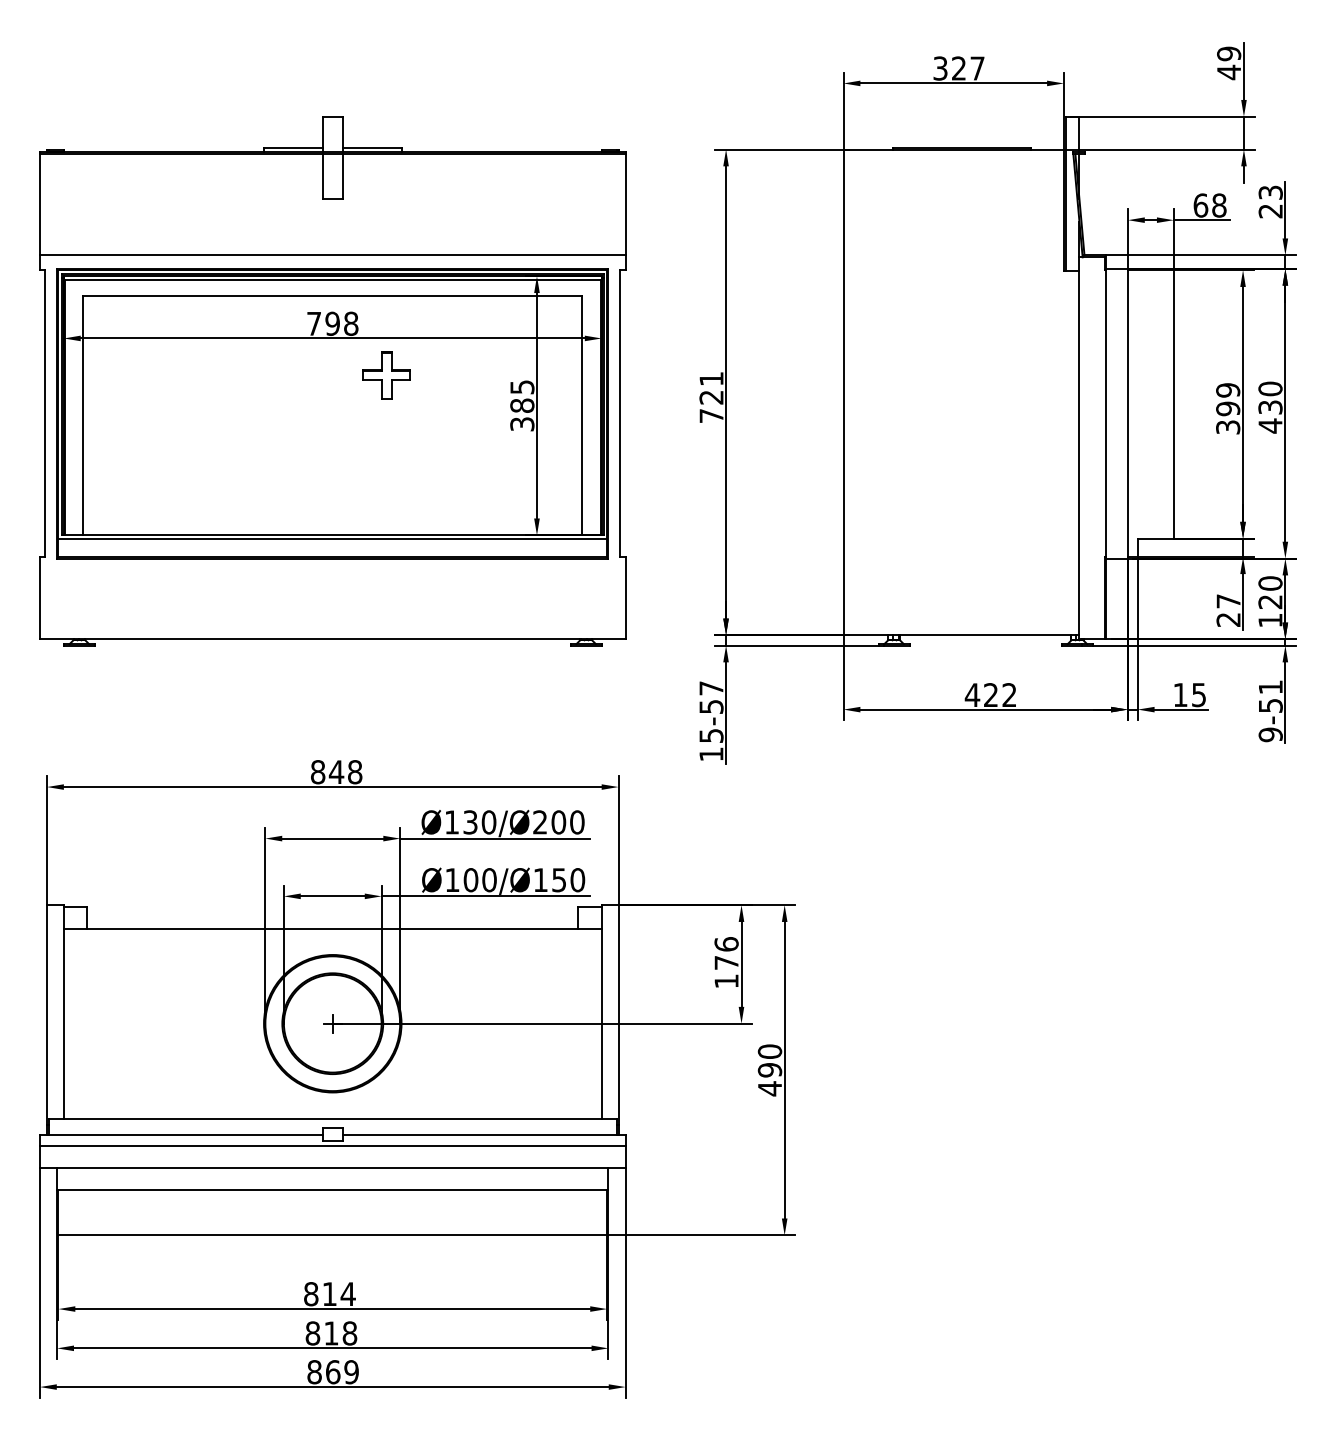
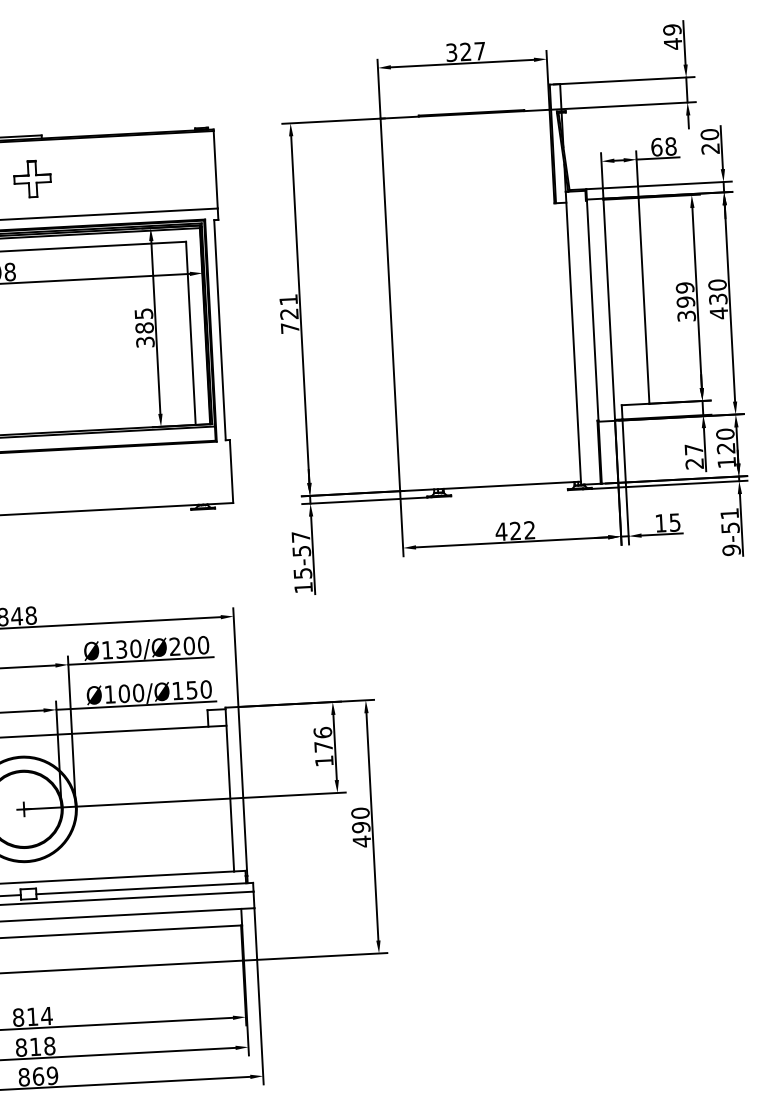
text: (1270, 192) -> (709, 134), 23 -> 20
part: (386, 375) -> (32, 179), moved

